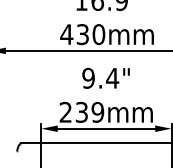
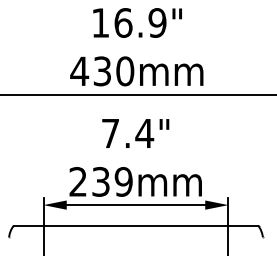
text: (88, 78) -> (110, 133), 9.4" -> 7.4"

